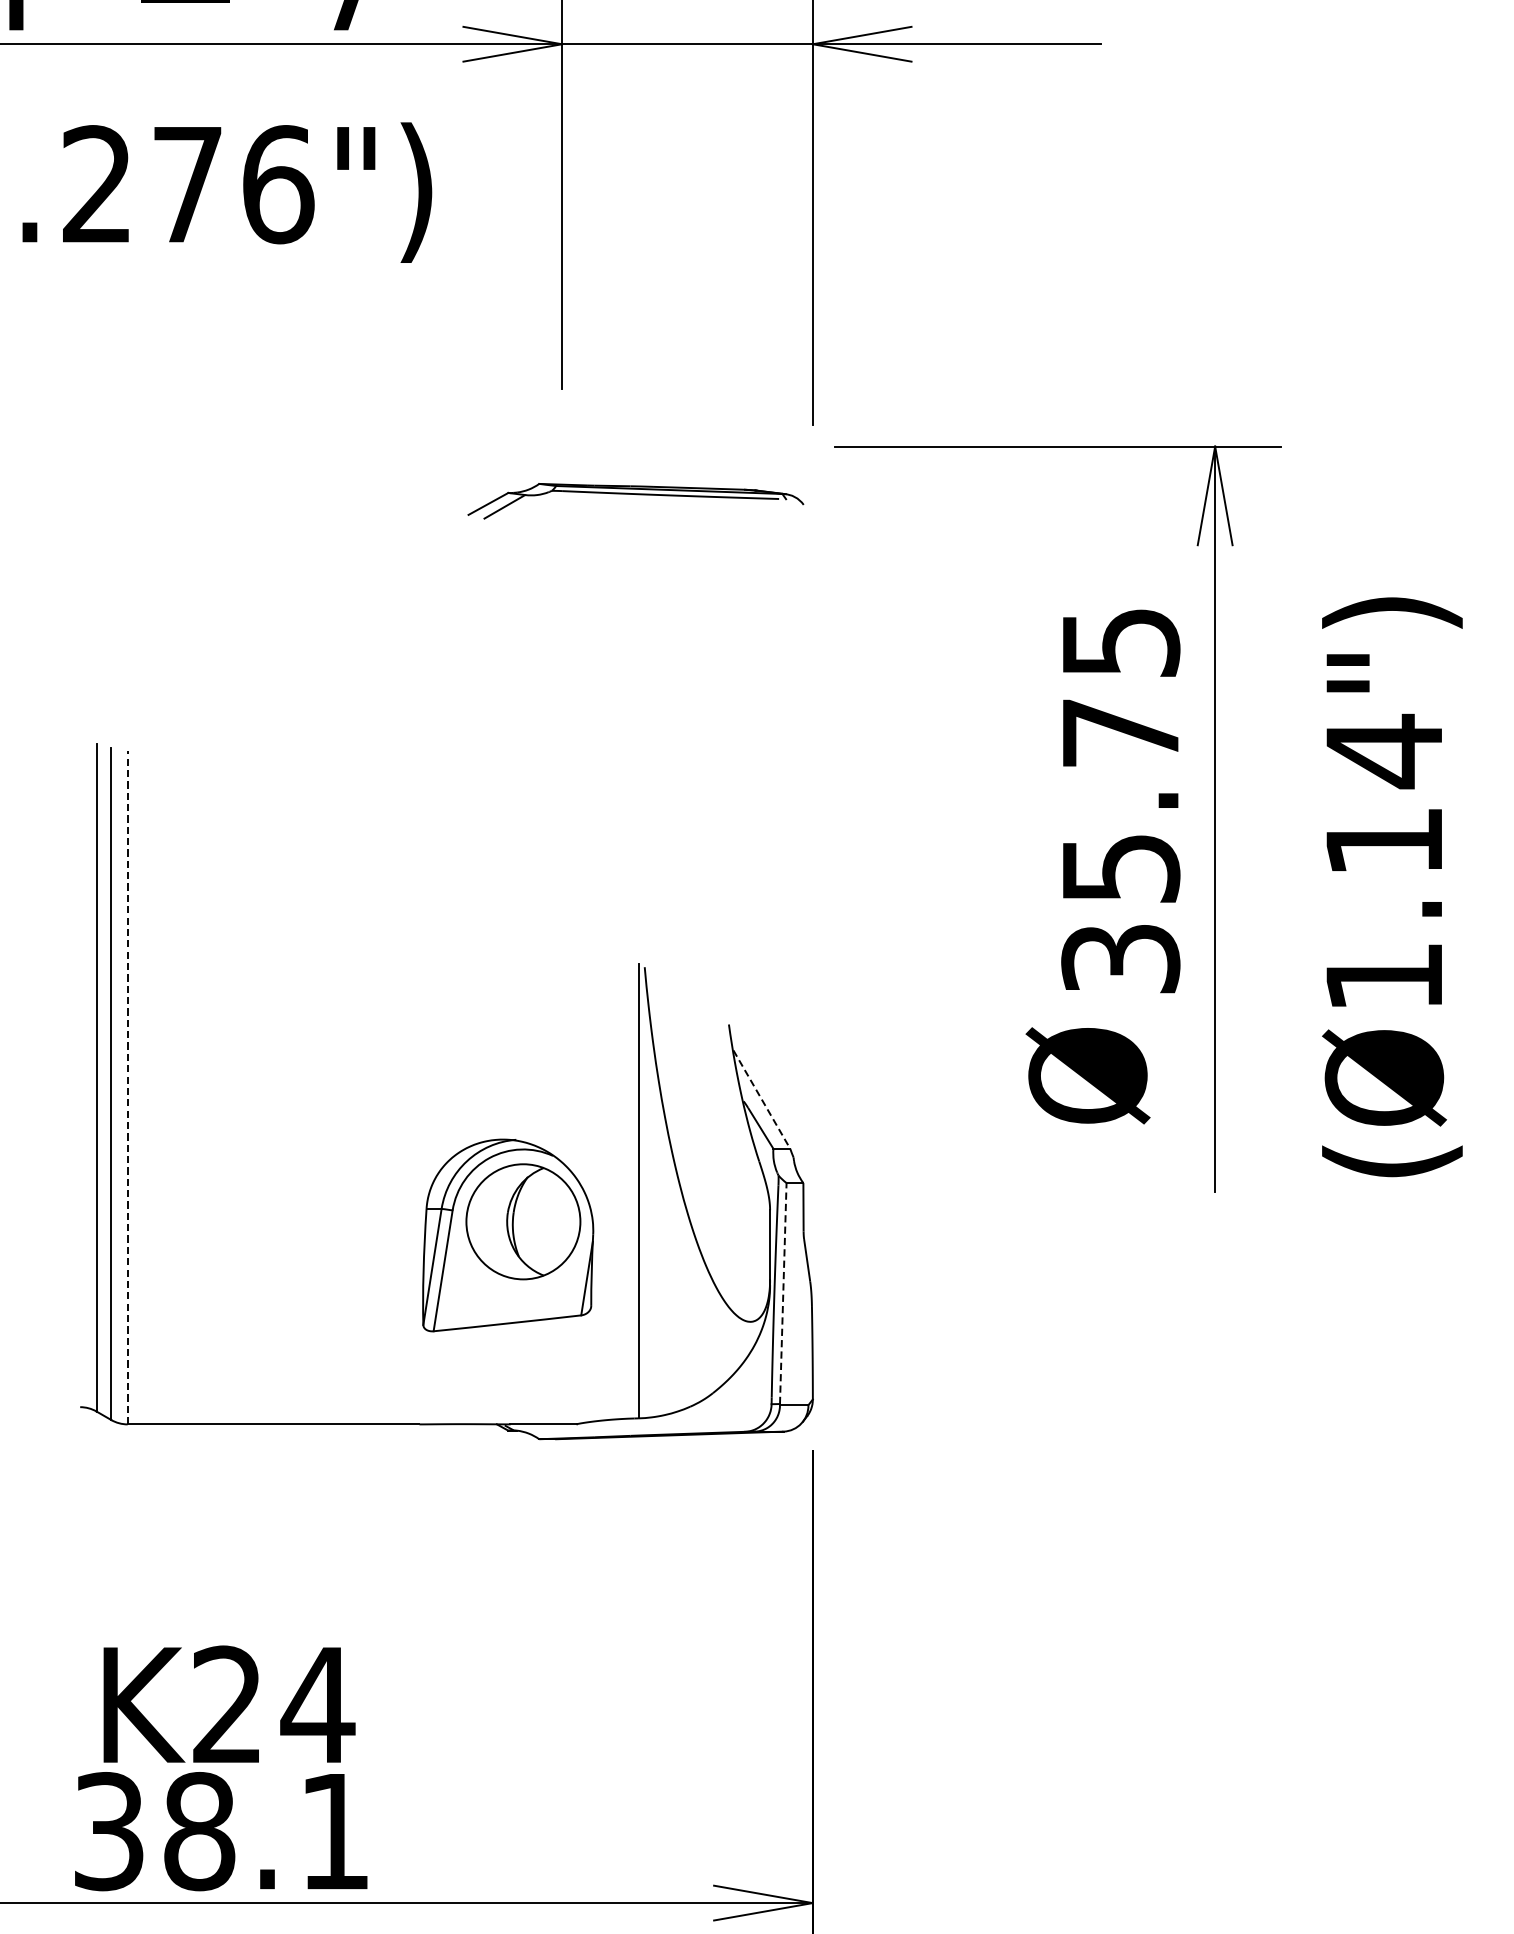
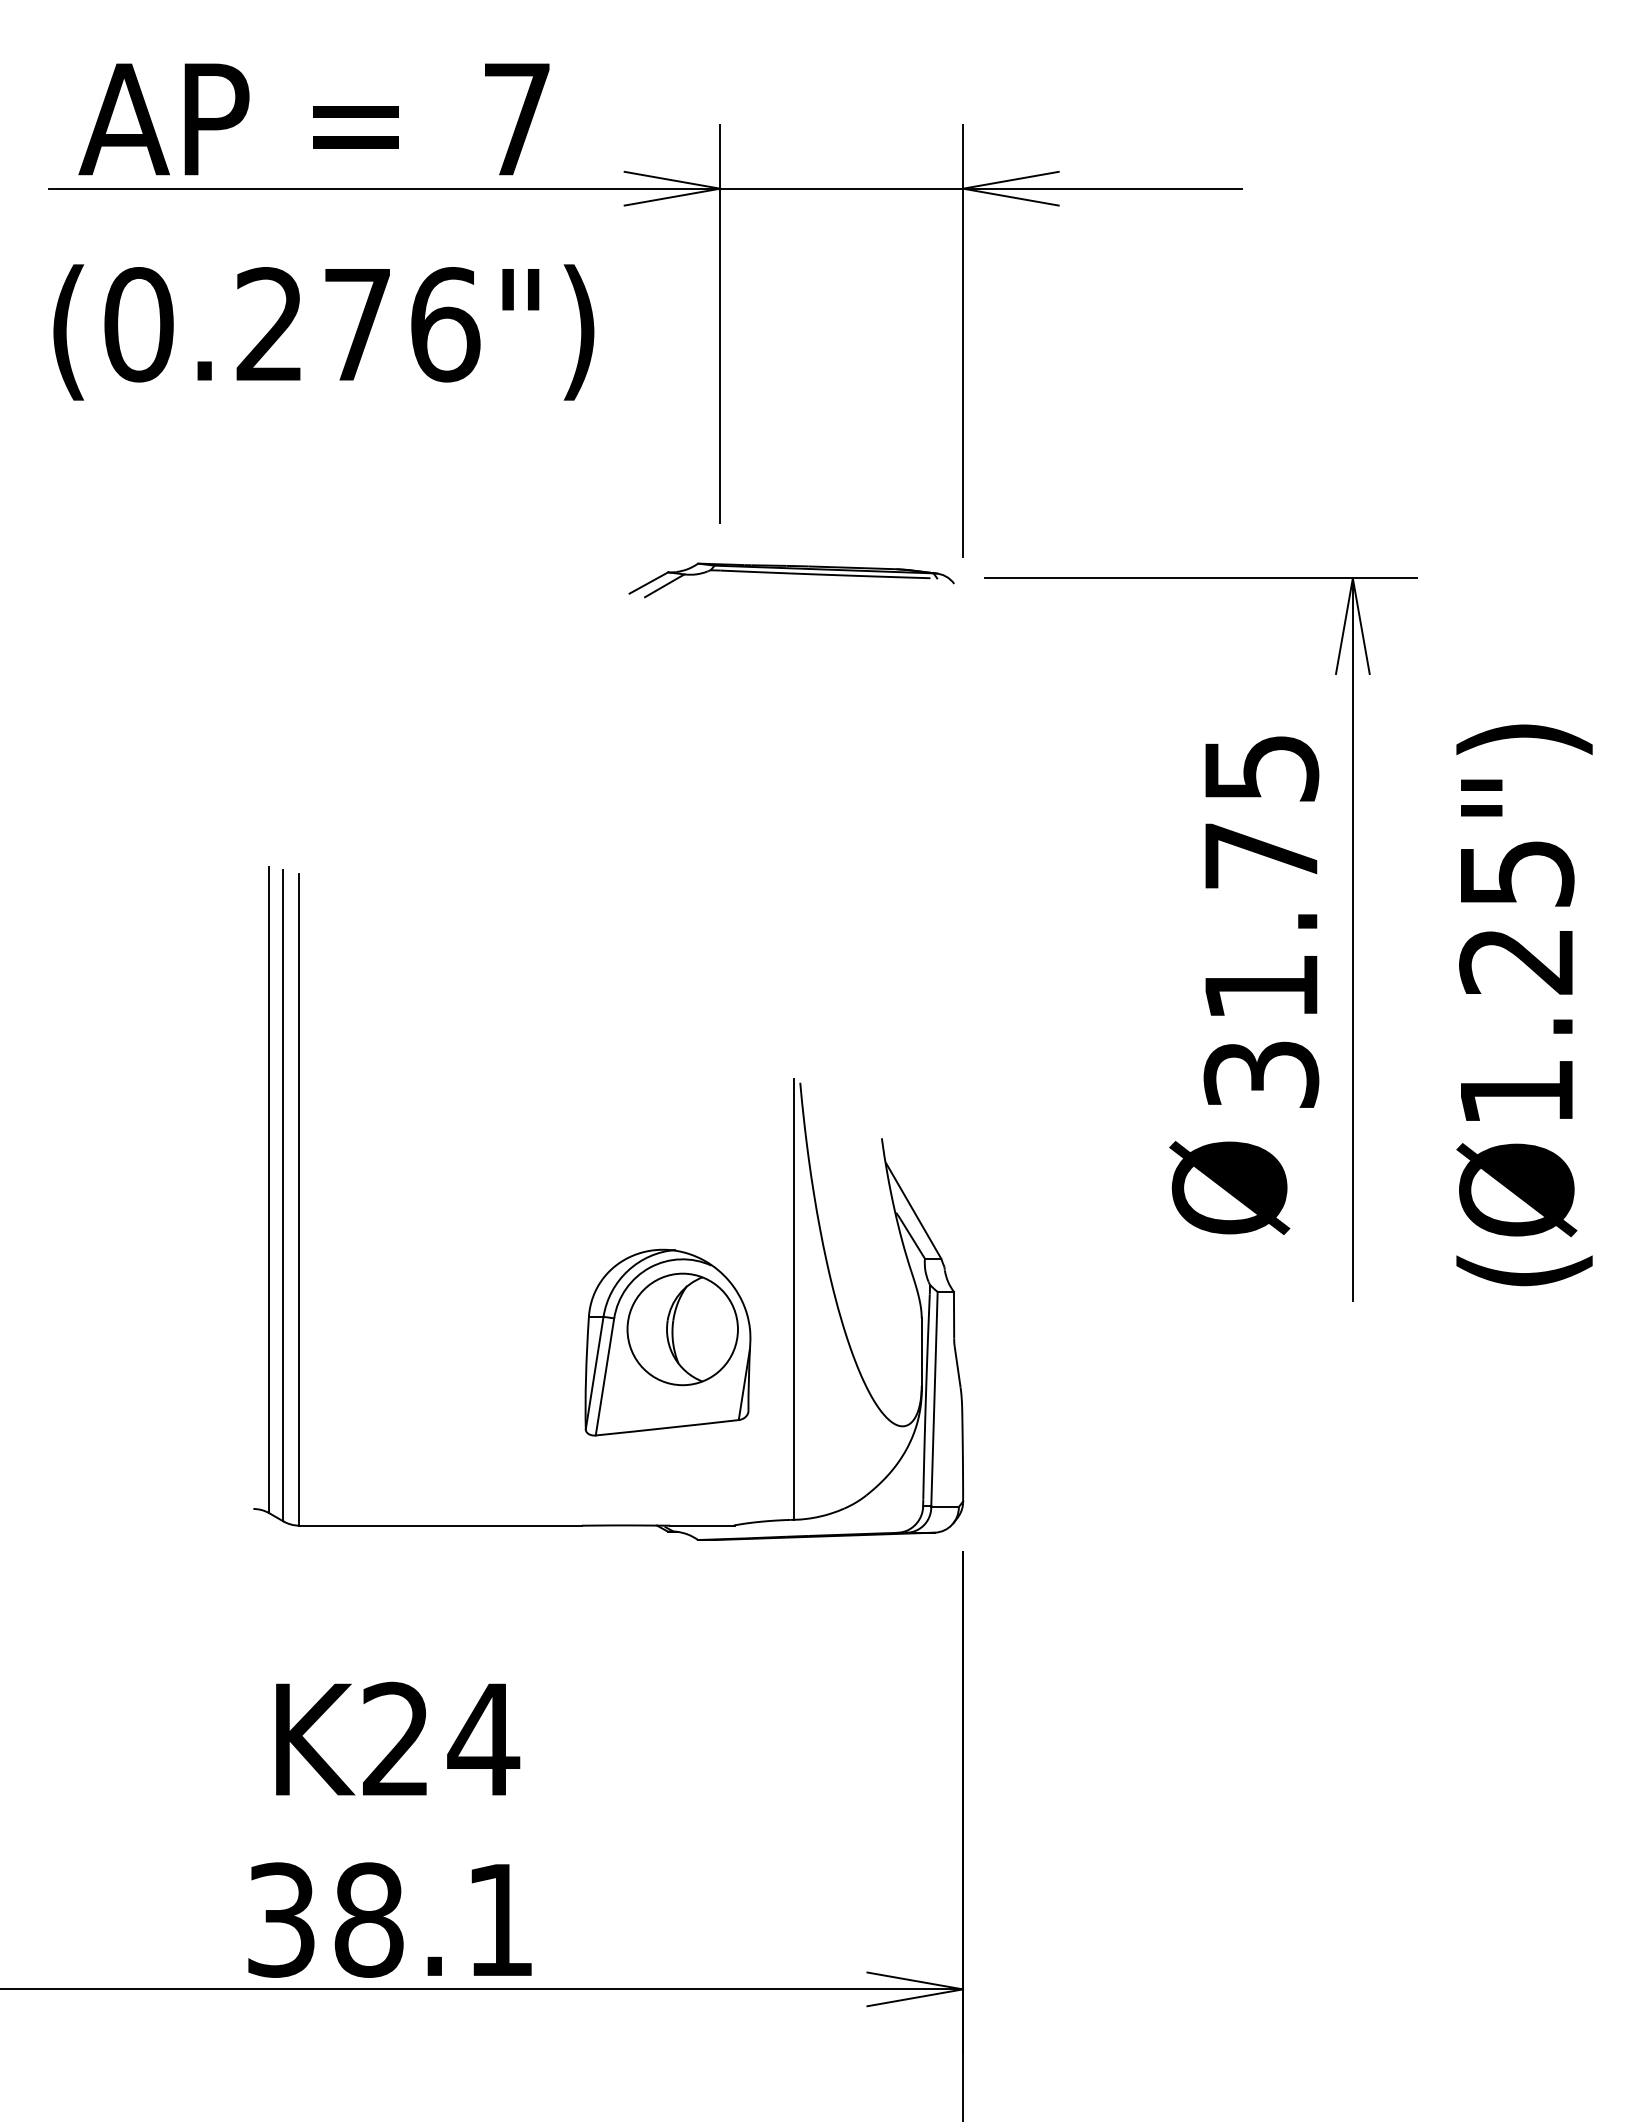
part: (635, 501) -> (791, 580), moved
text: (1384, 794) -> (1516, 915), (Ø1.14") -> (Ø1.25")
text: (1121, 868) -> (1262, 987), 35.75 -> 31.75
line: (127, 1087) -> (299, 1199), dashed -> solid
line: (761, 1100) -> (913, 1211), dashed -> solid
line: (783, 1293) -> (934, 1398), dashed -> solid
text: (229, 1703) -> (398, 1738), moved

